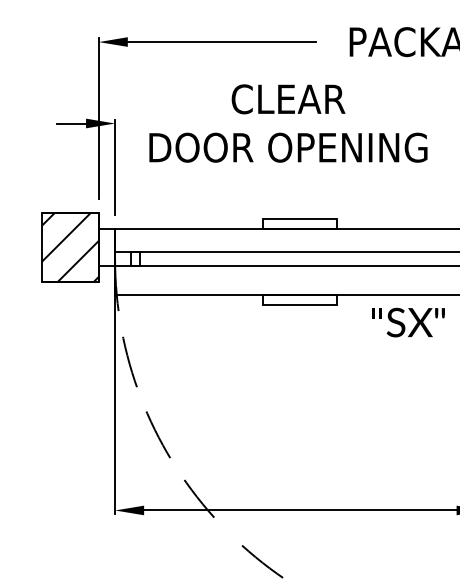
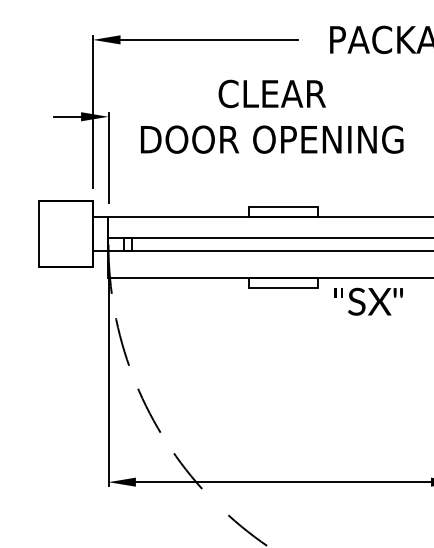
hatch: (70, 247) -> (66, 233), removed
text: (408, 322) -> (368, 301), moved

